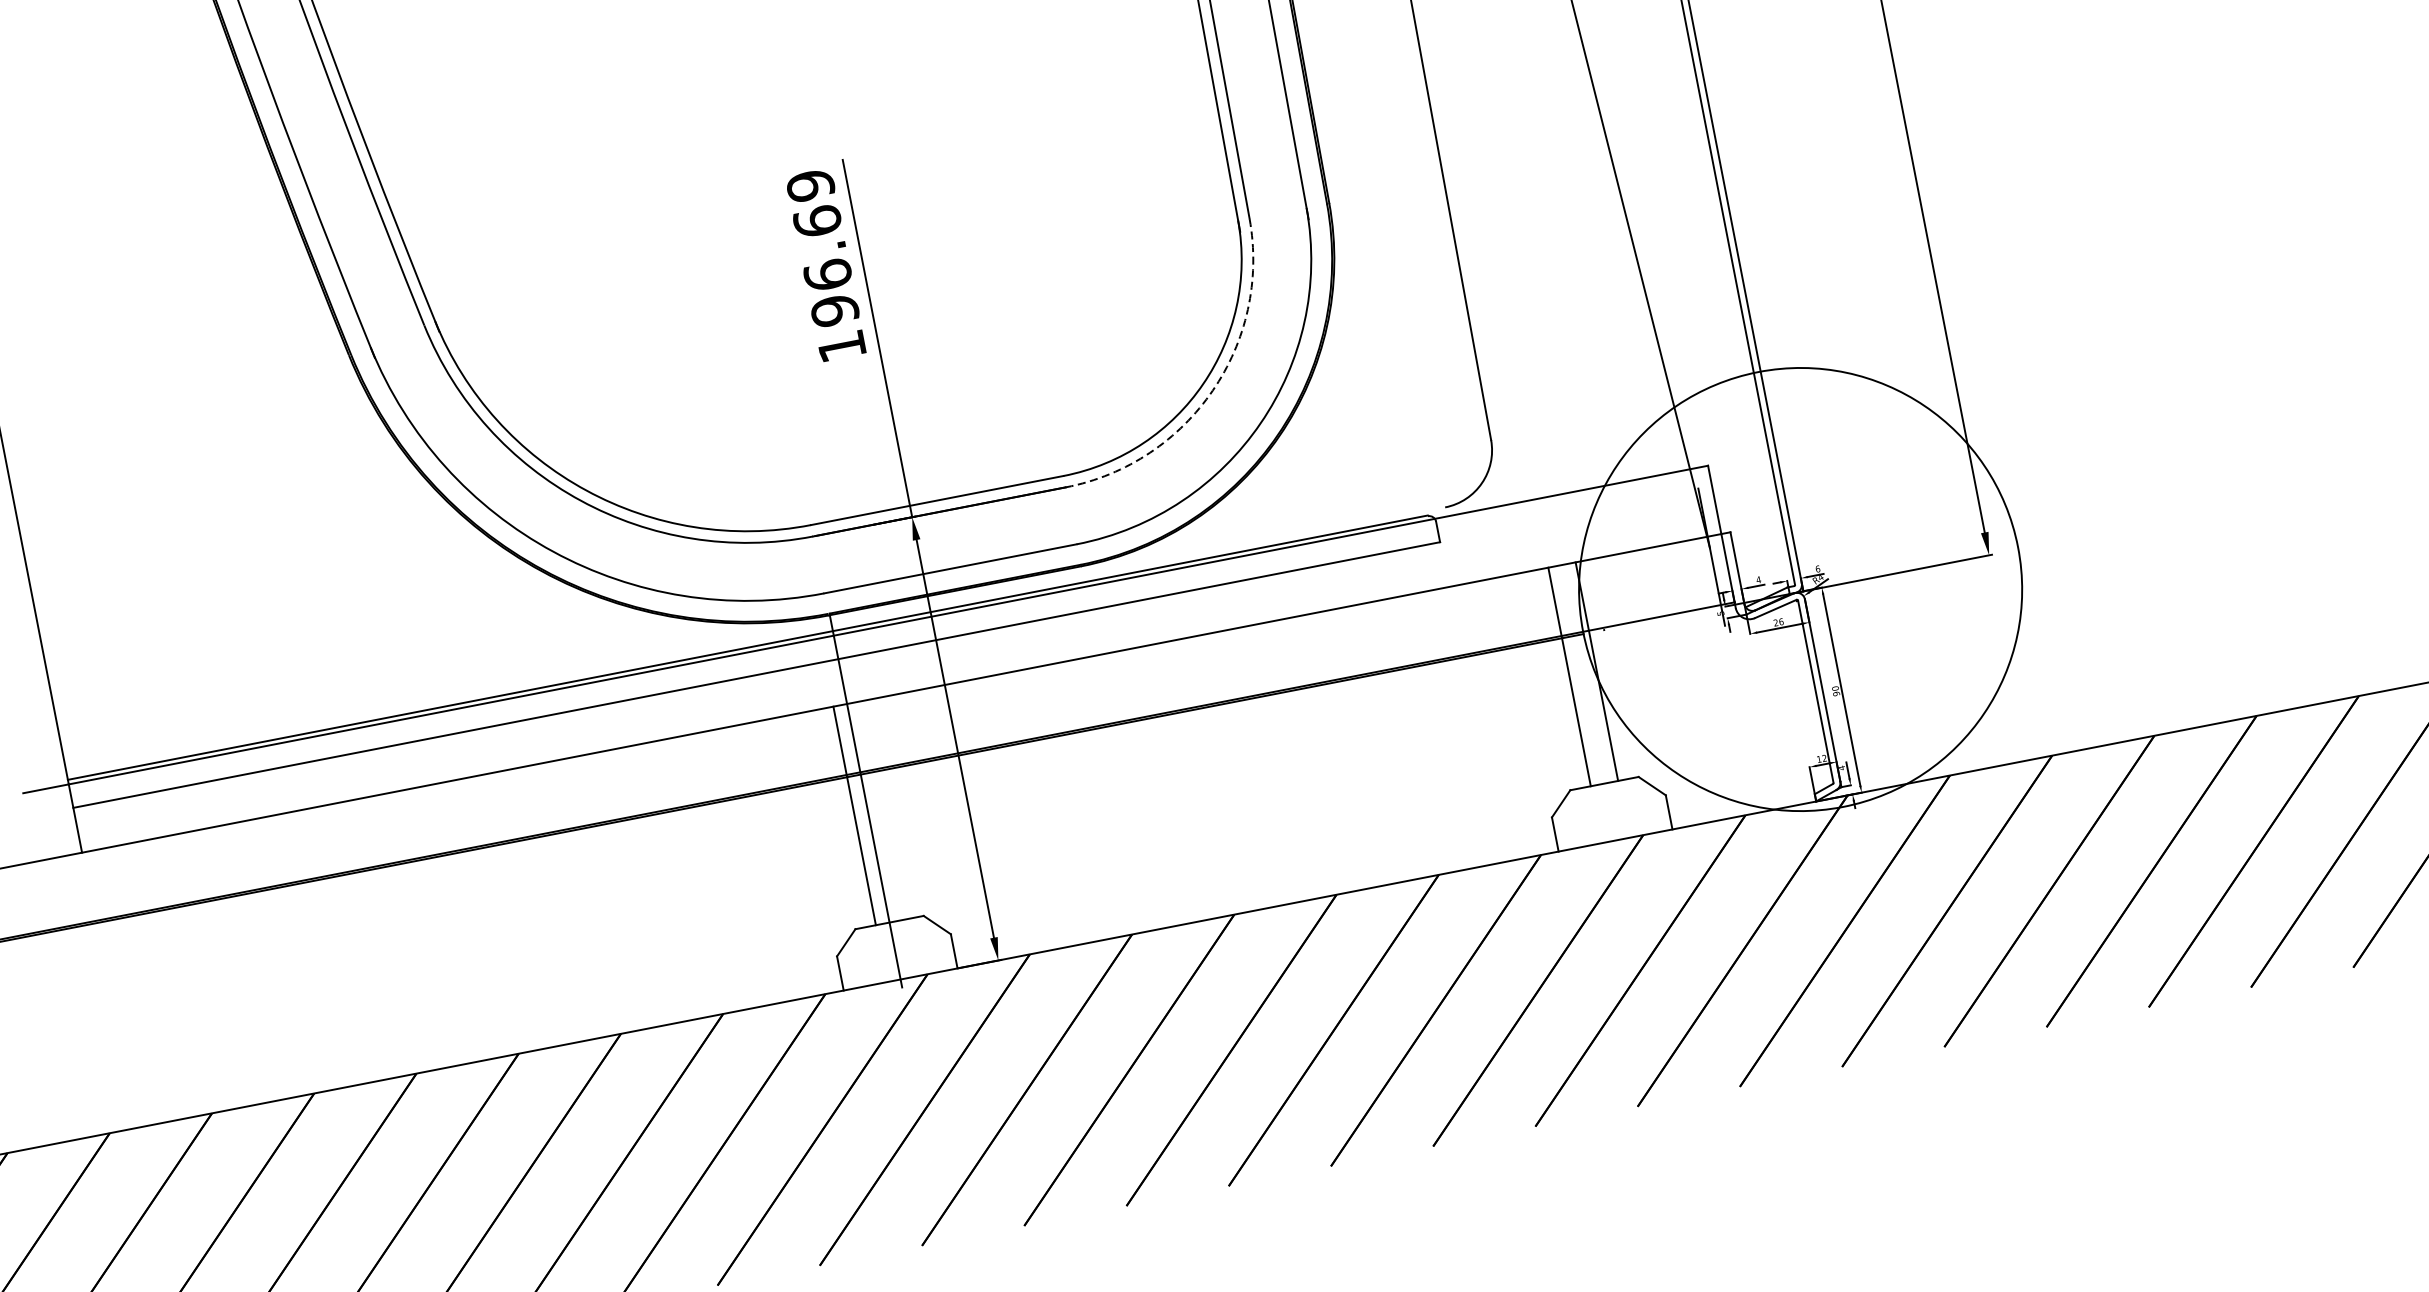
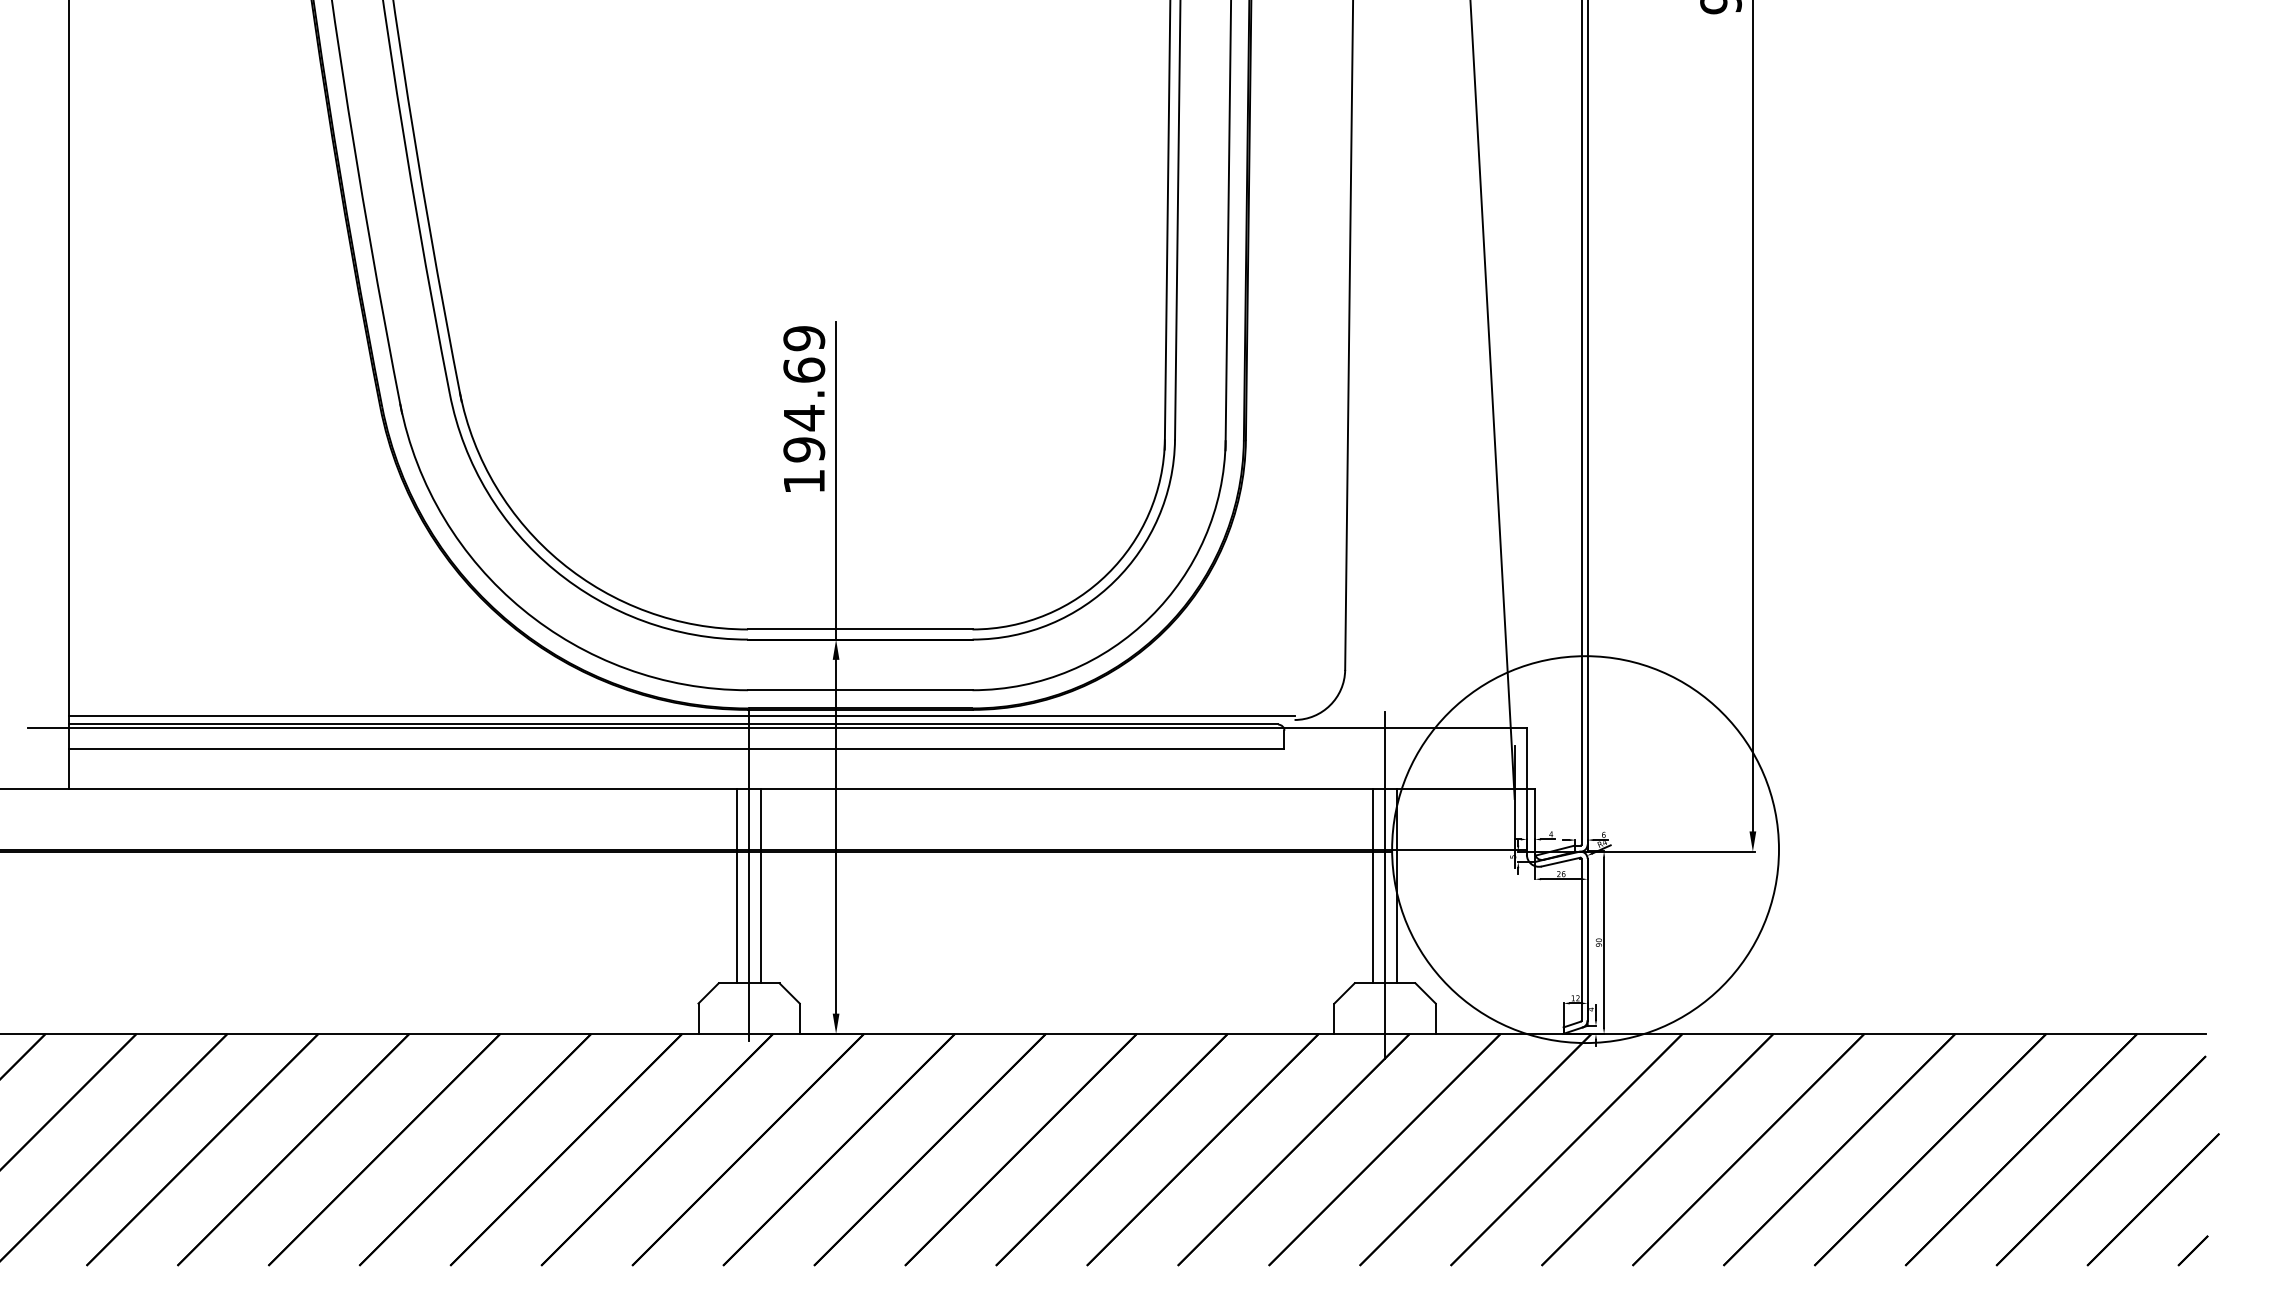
text: (828, 274) -> (804, 417), 196.69 -> 194.69
arc: (1212, 391) -> (1114, 581), dashed -> solid
line: (755, 636) -> (681, 715), added
line: (1583, 672) -> (1385, 884), added
line: (882, 809) -> (761, 885), added

